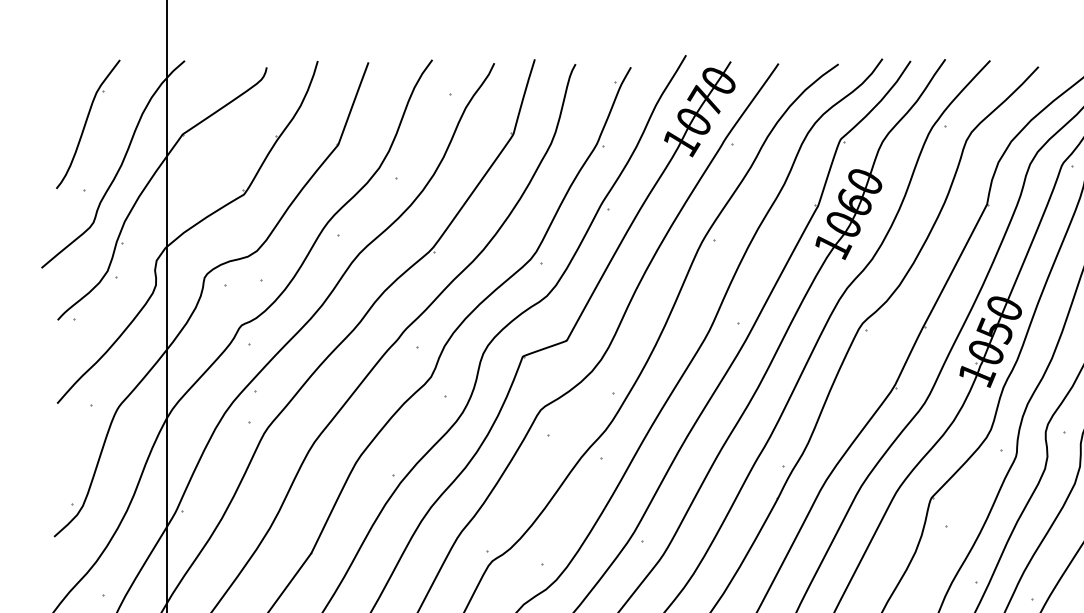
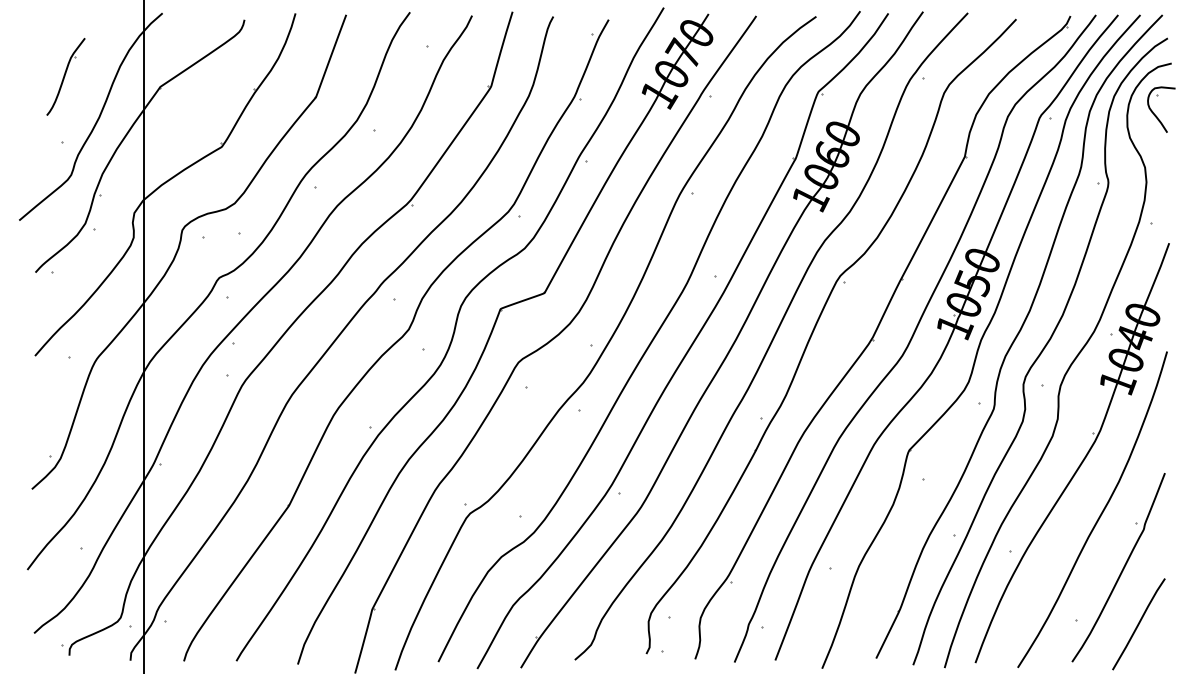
part: (87, 124) -> (65, 76), size x0.6

